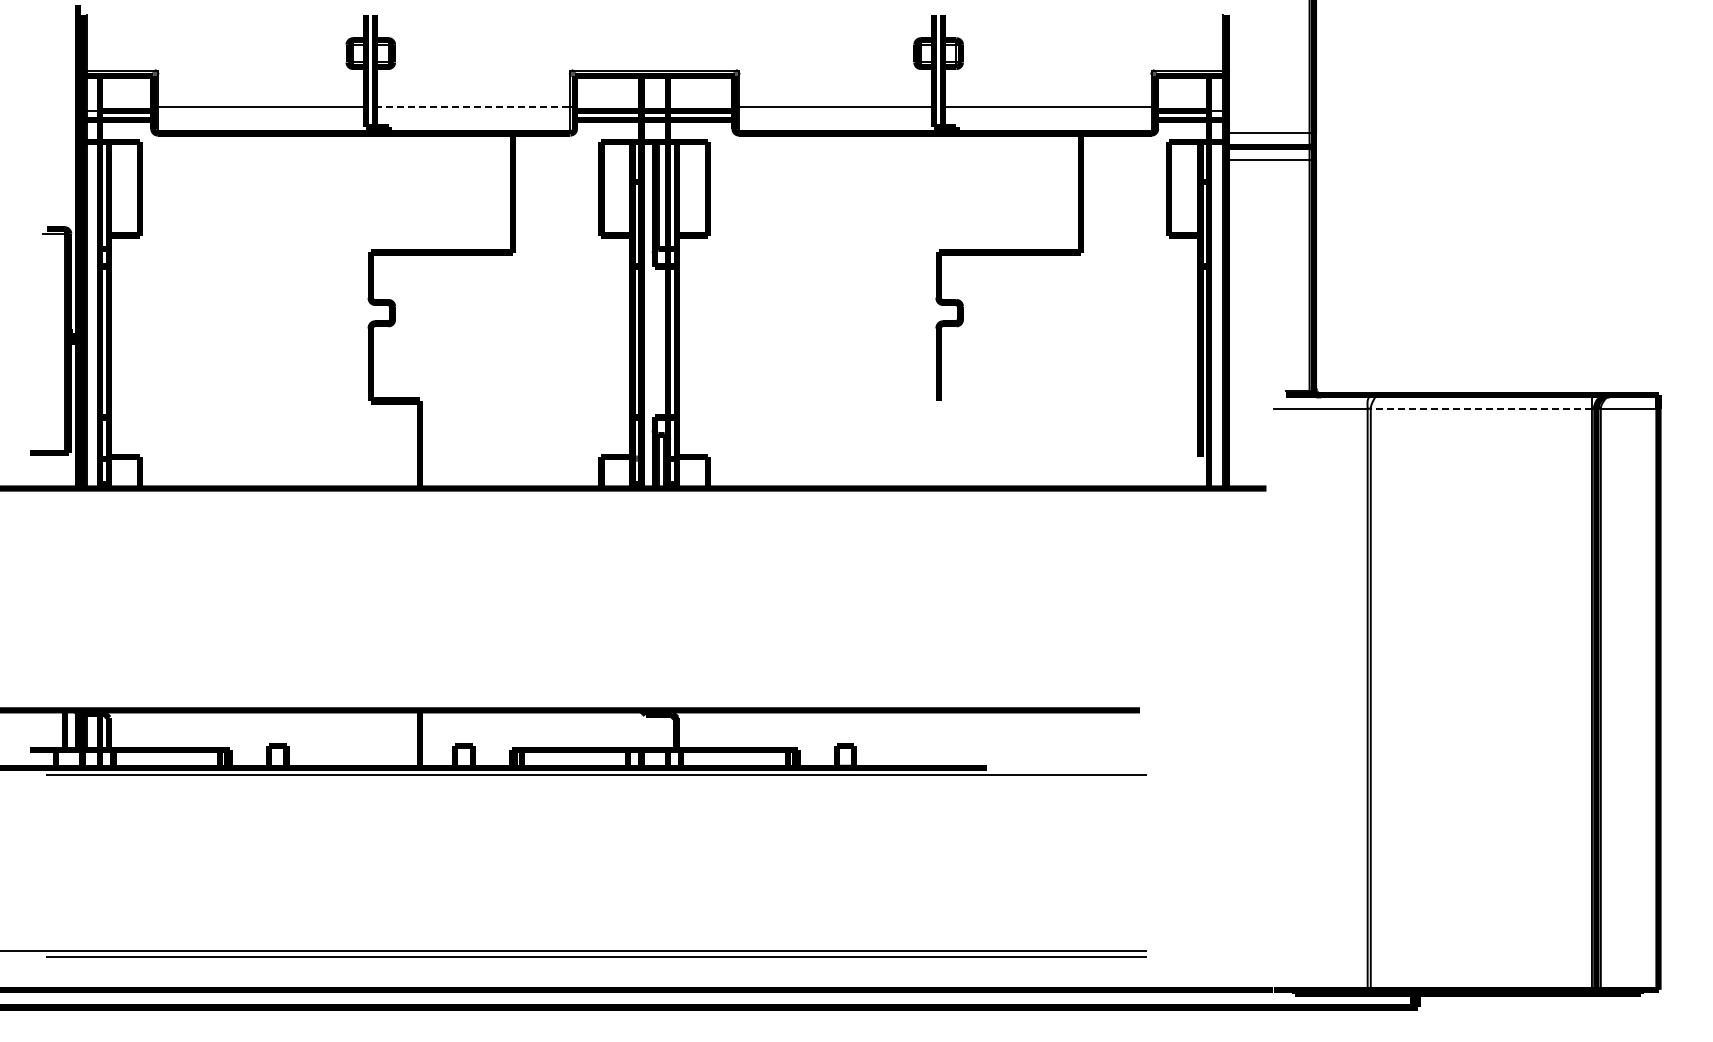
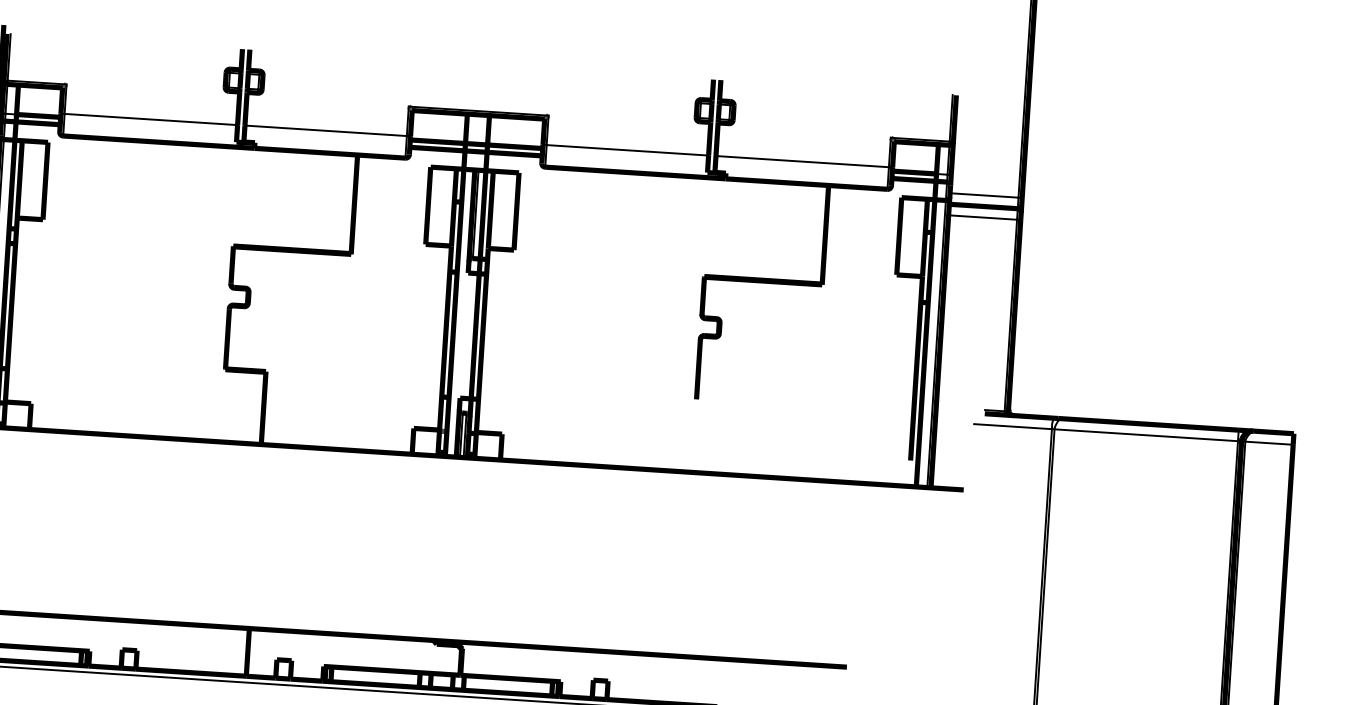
line: (472, 106) -> (325, 130), dashed -> solid
line: (1481, 408) -> (1146, 435), dashed -> solid

